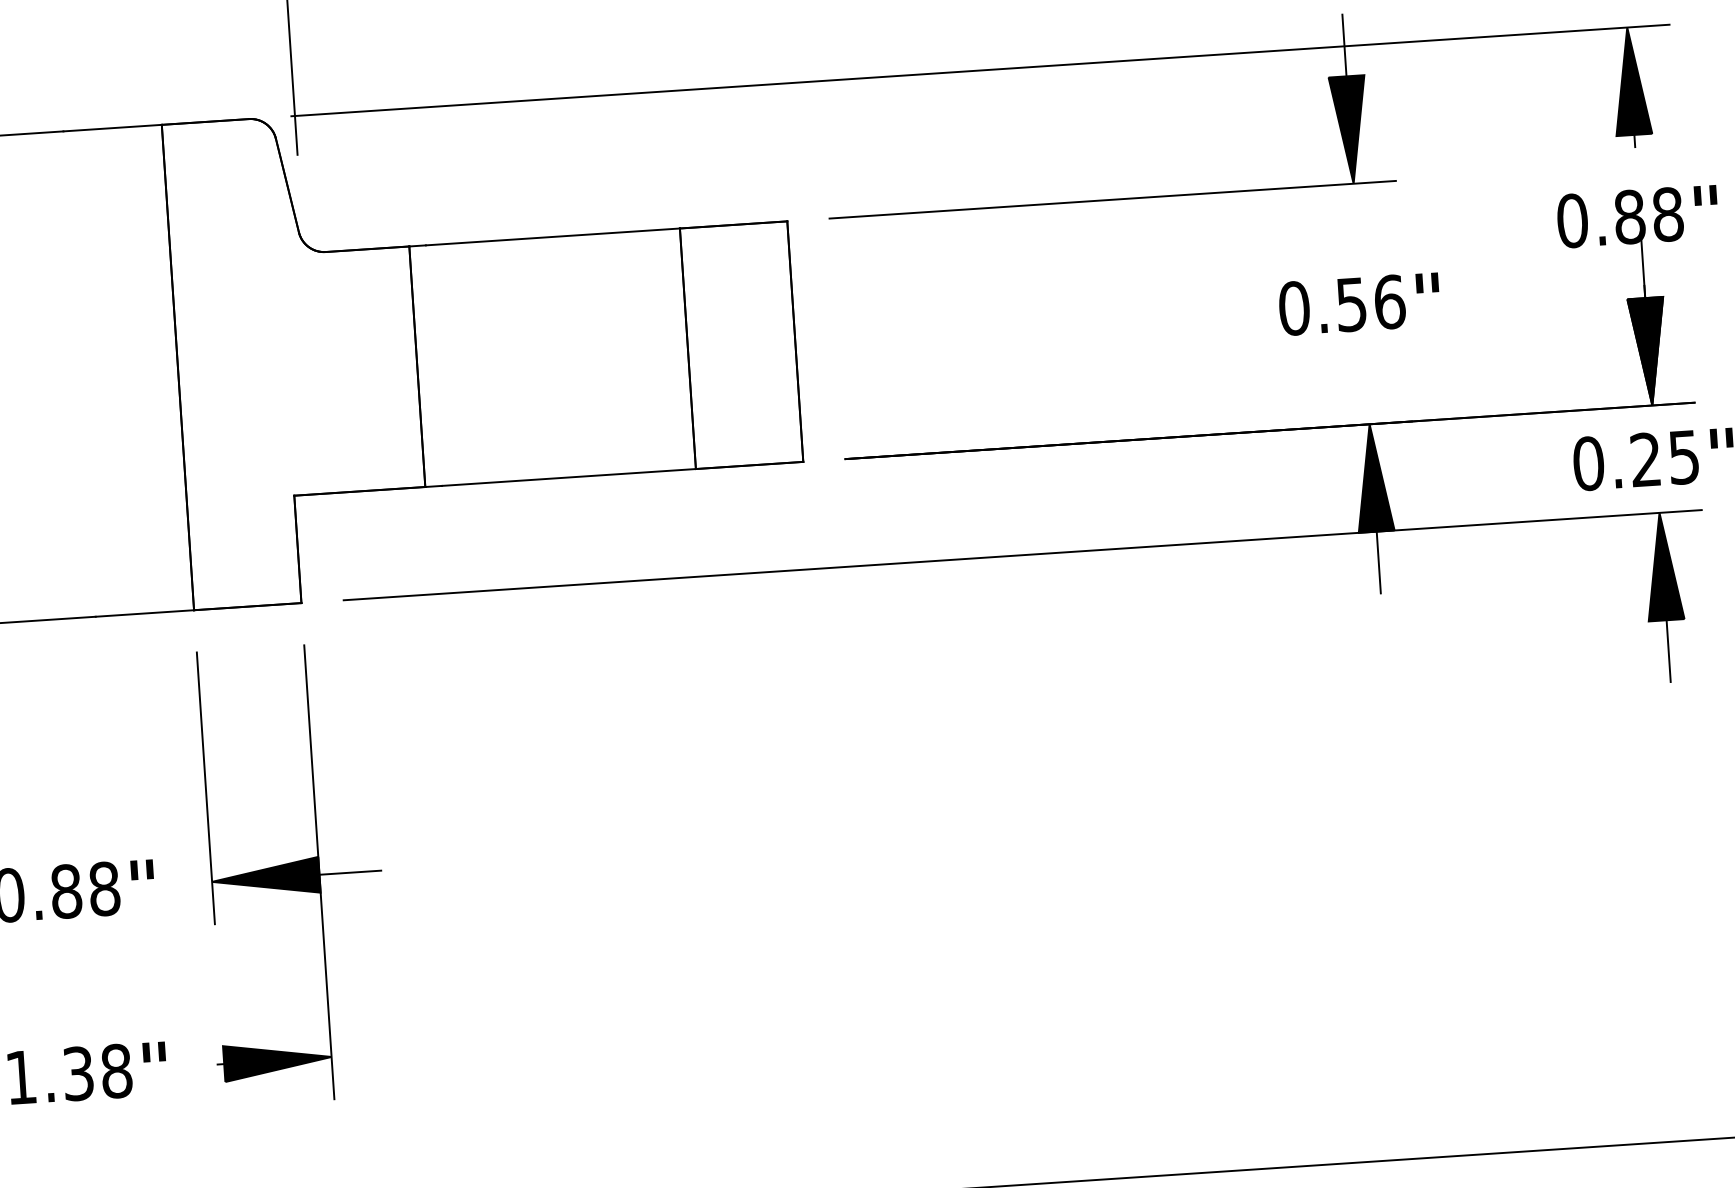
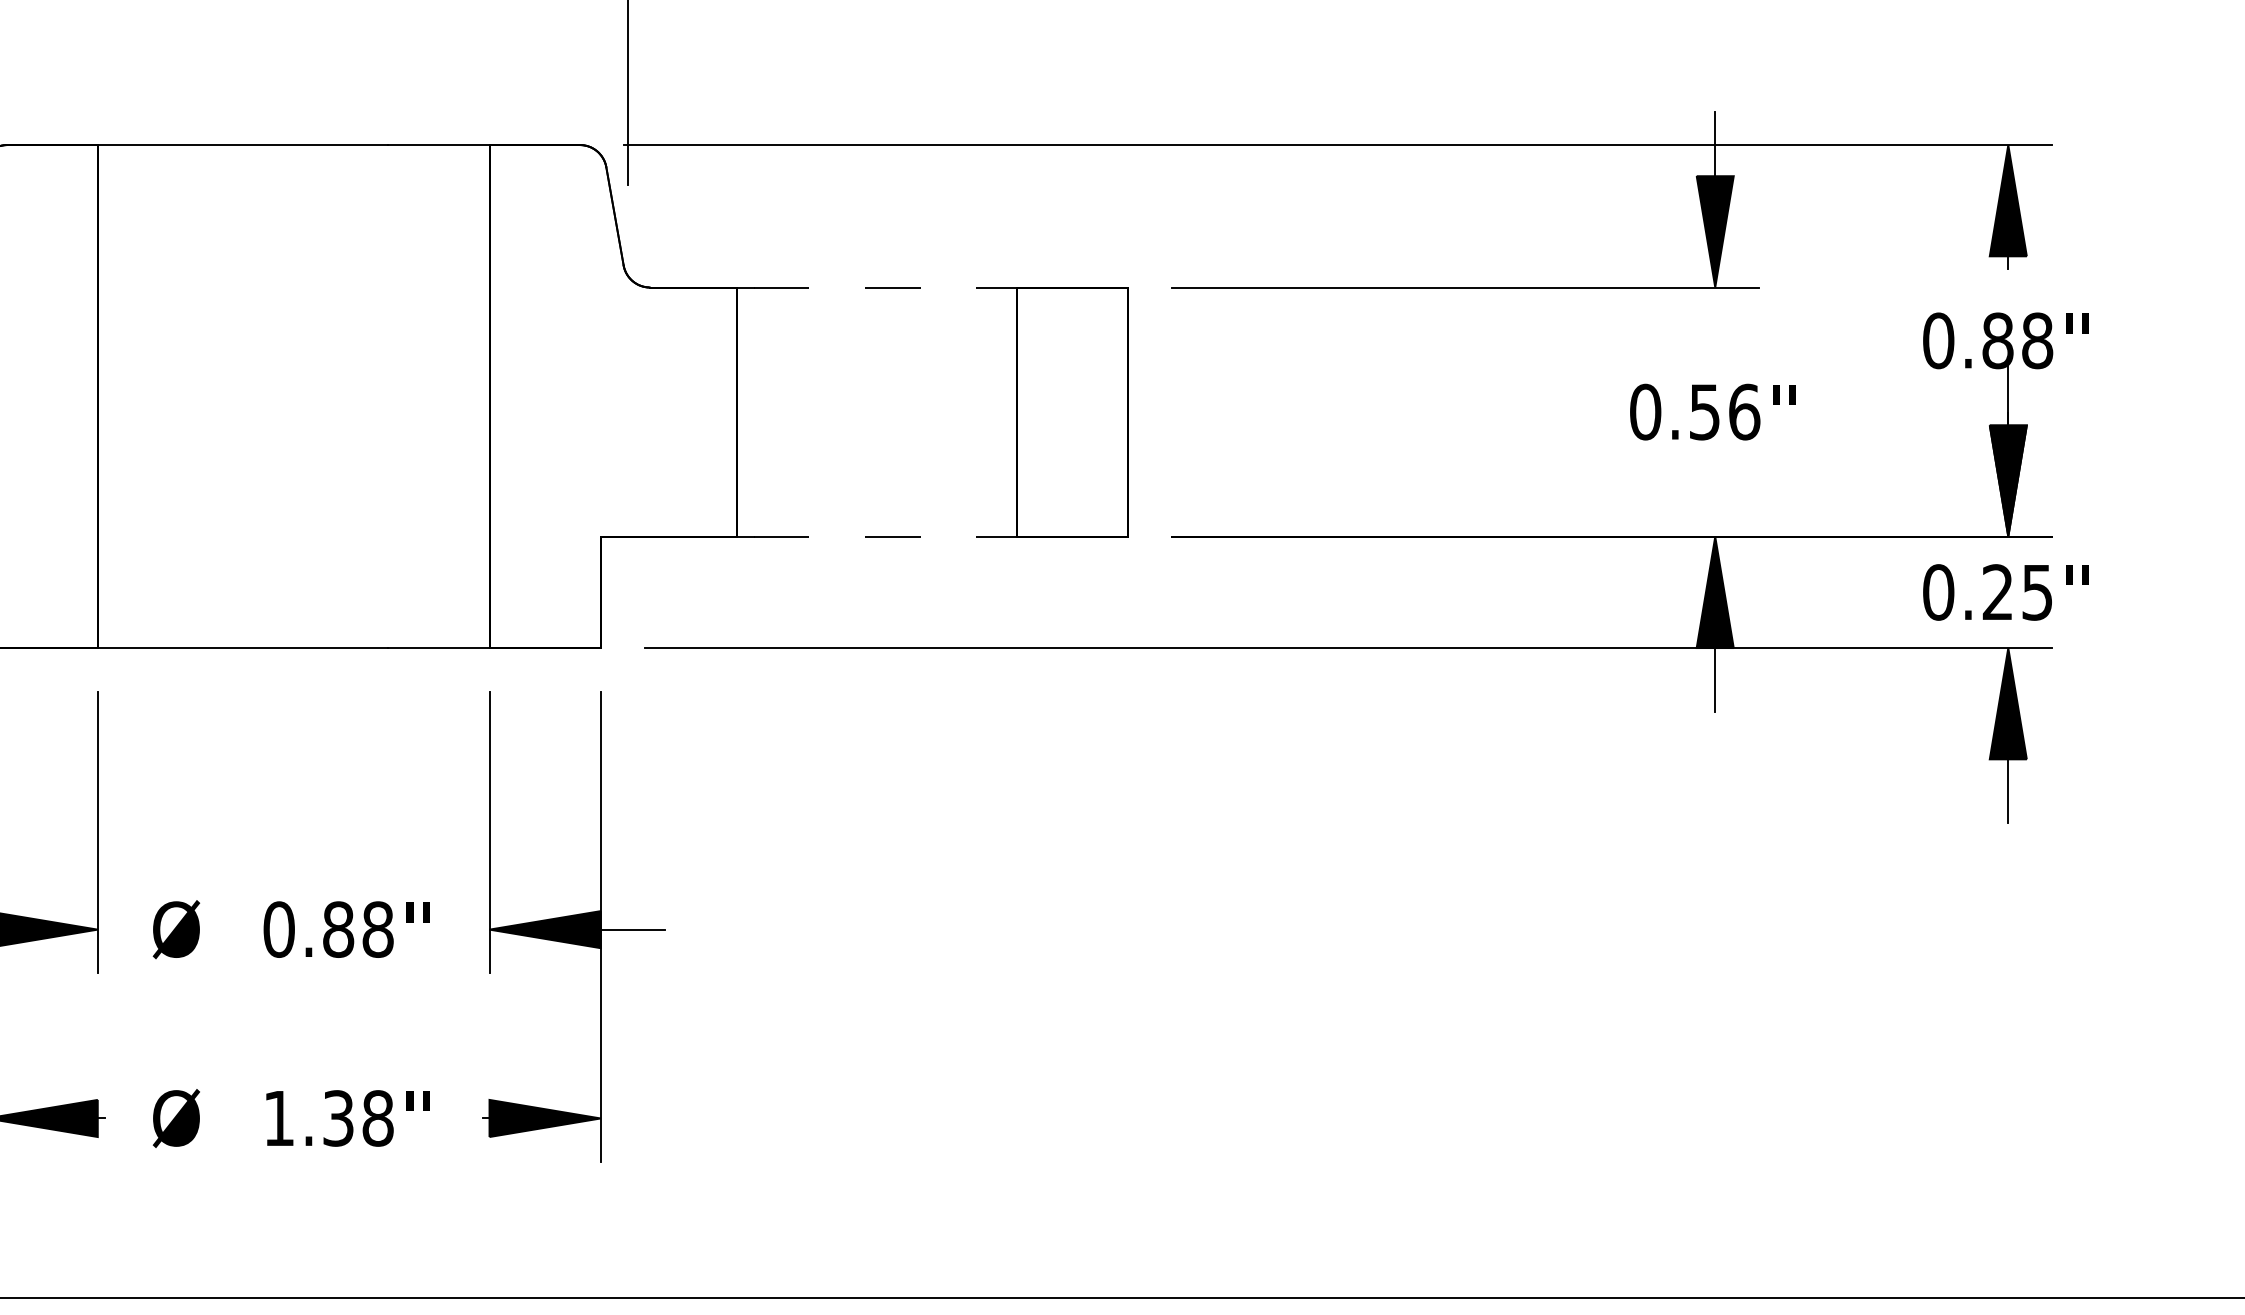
line: (553, 236) -> (885, 287), solid -> dashed
line: (568, 477) -> (885, 536), solid -> dashed

